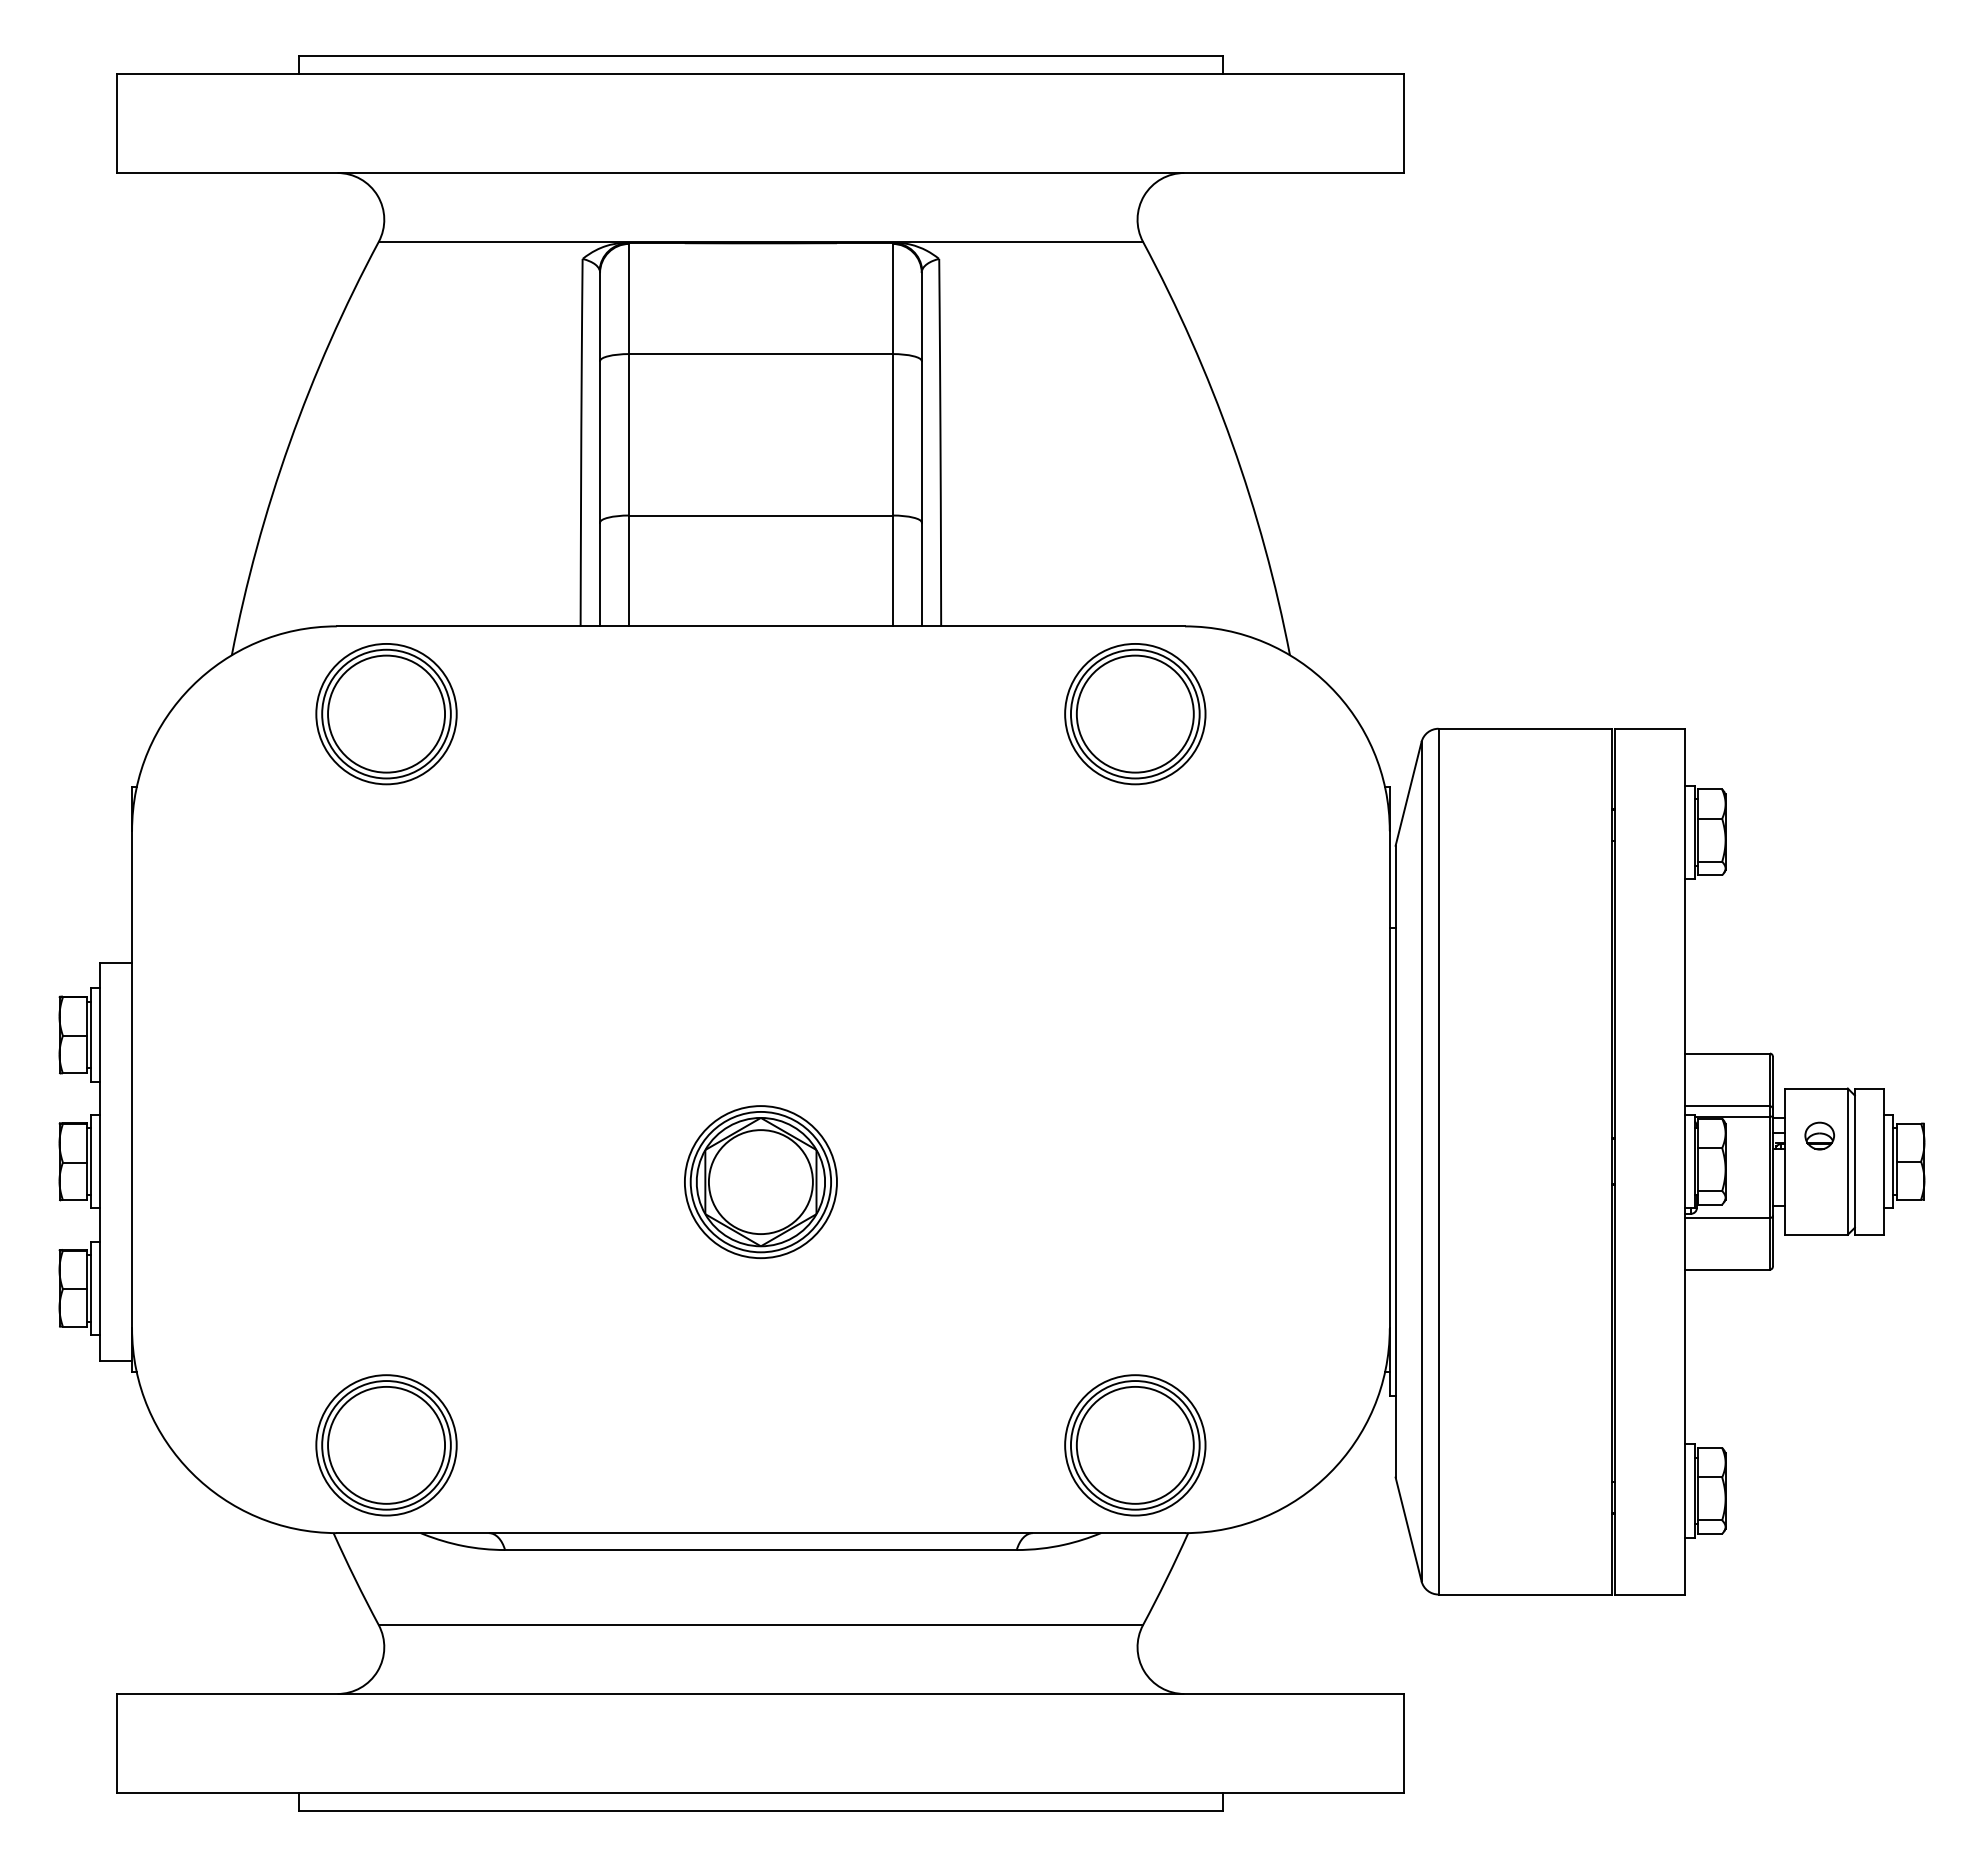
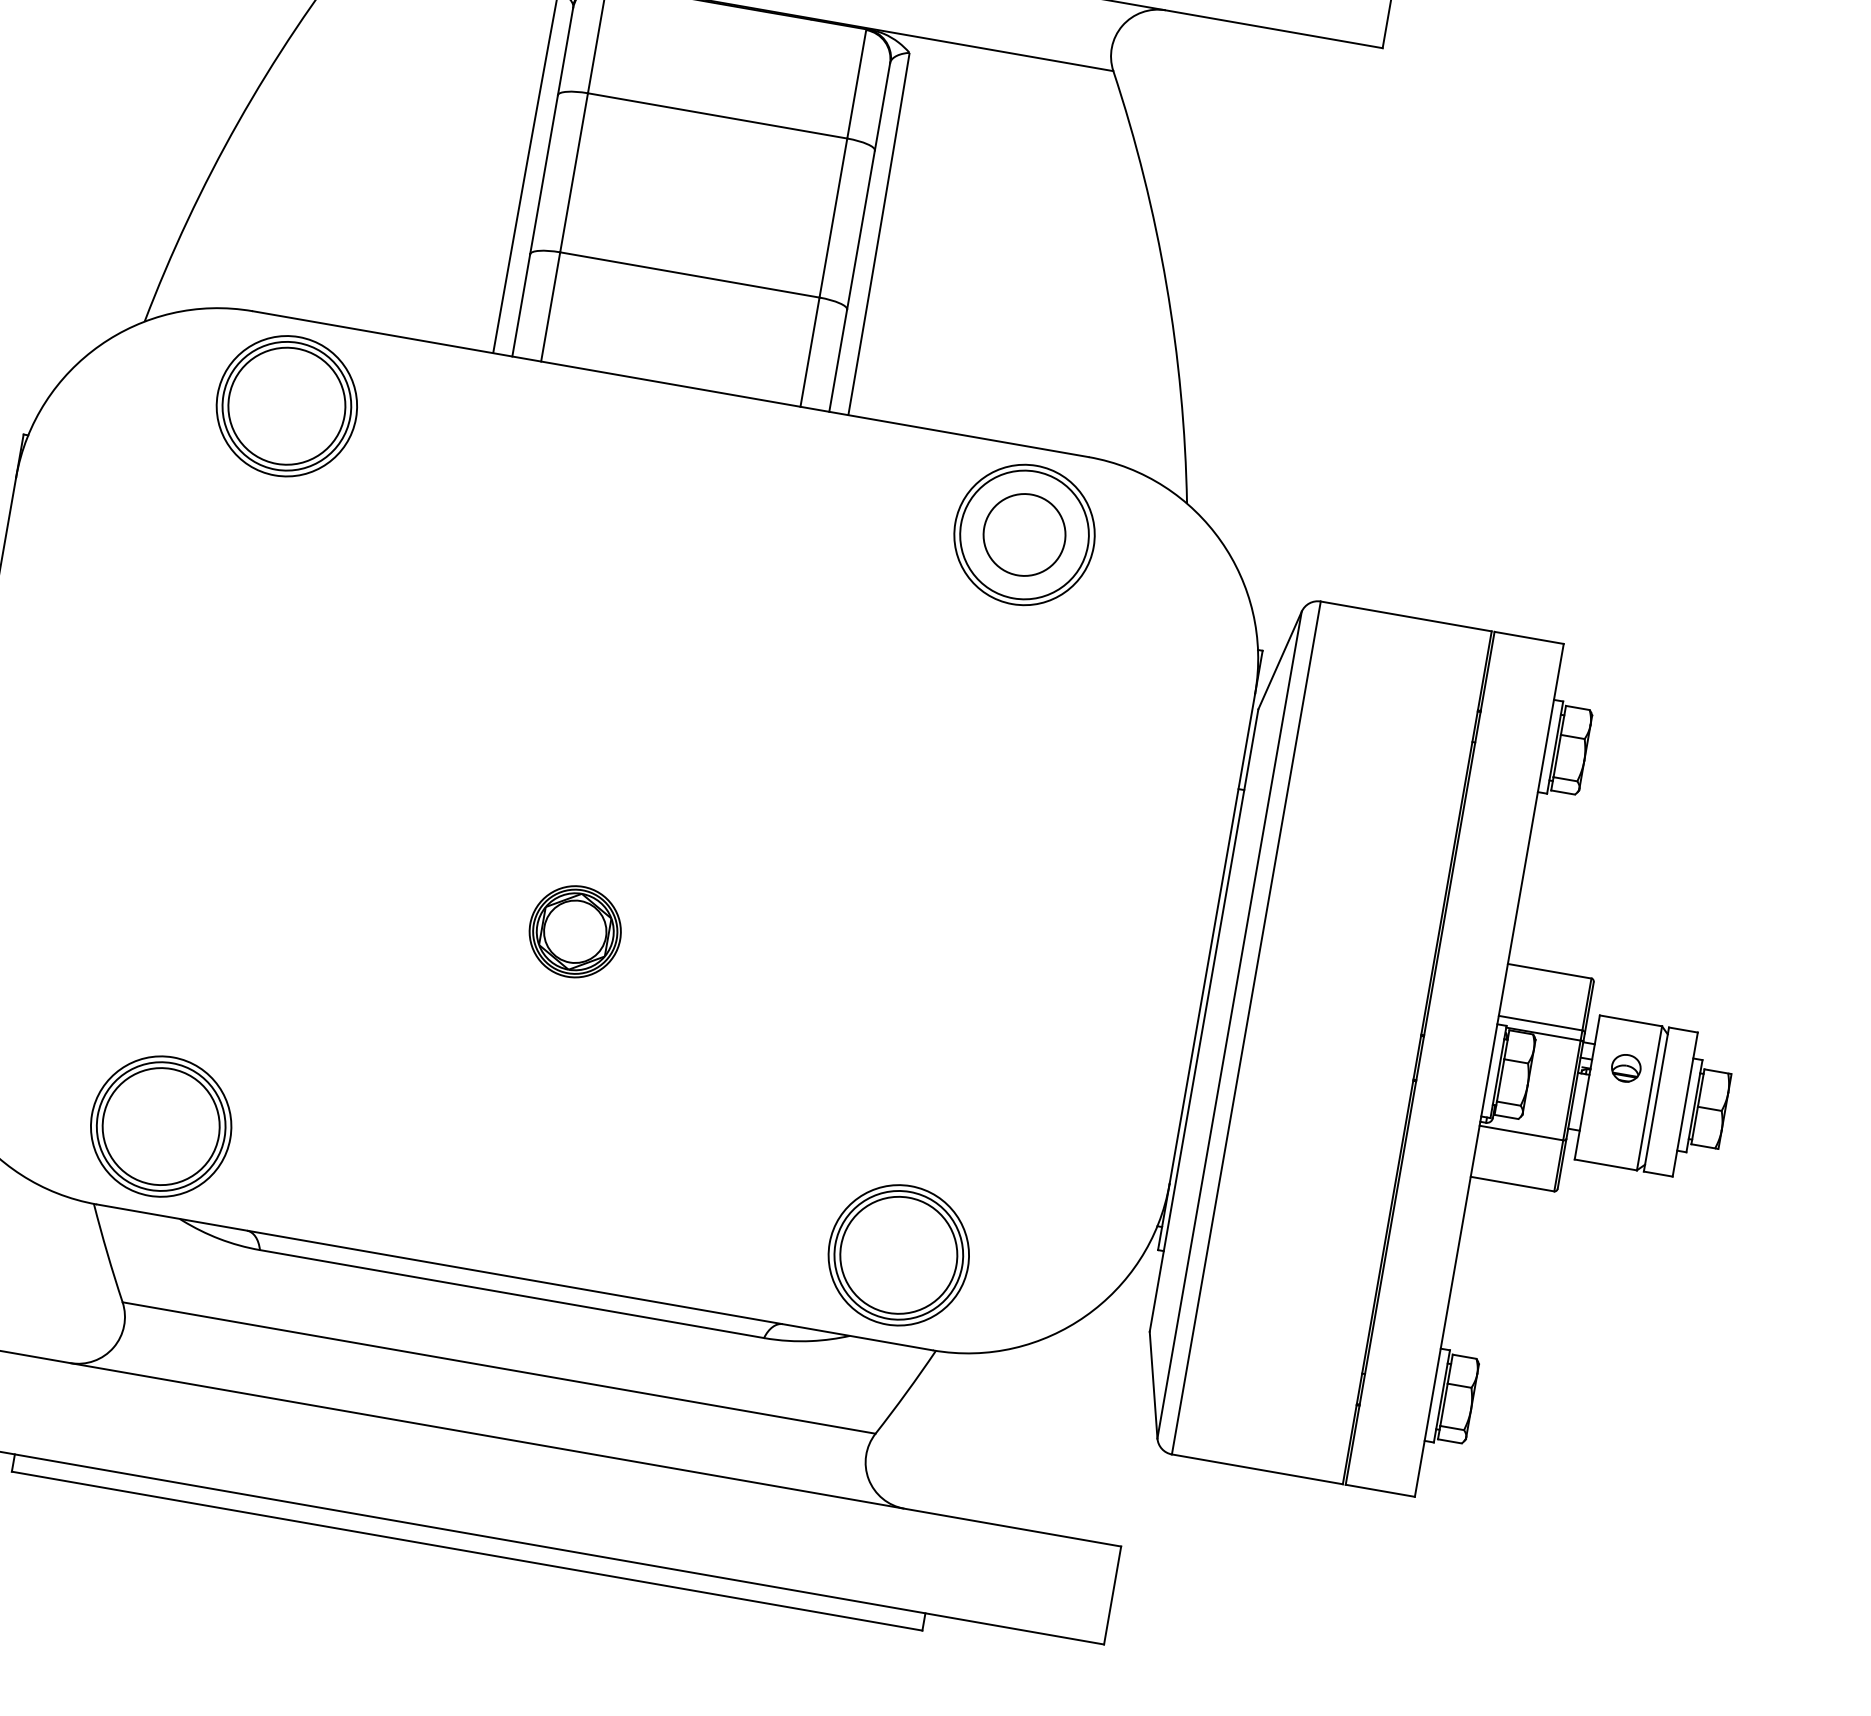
circle: (1134, 713) -> (1023, 534), size x0.7
part: (760, 1182) -> (574, 931), size x0.6

